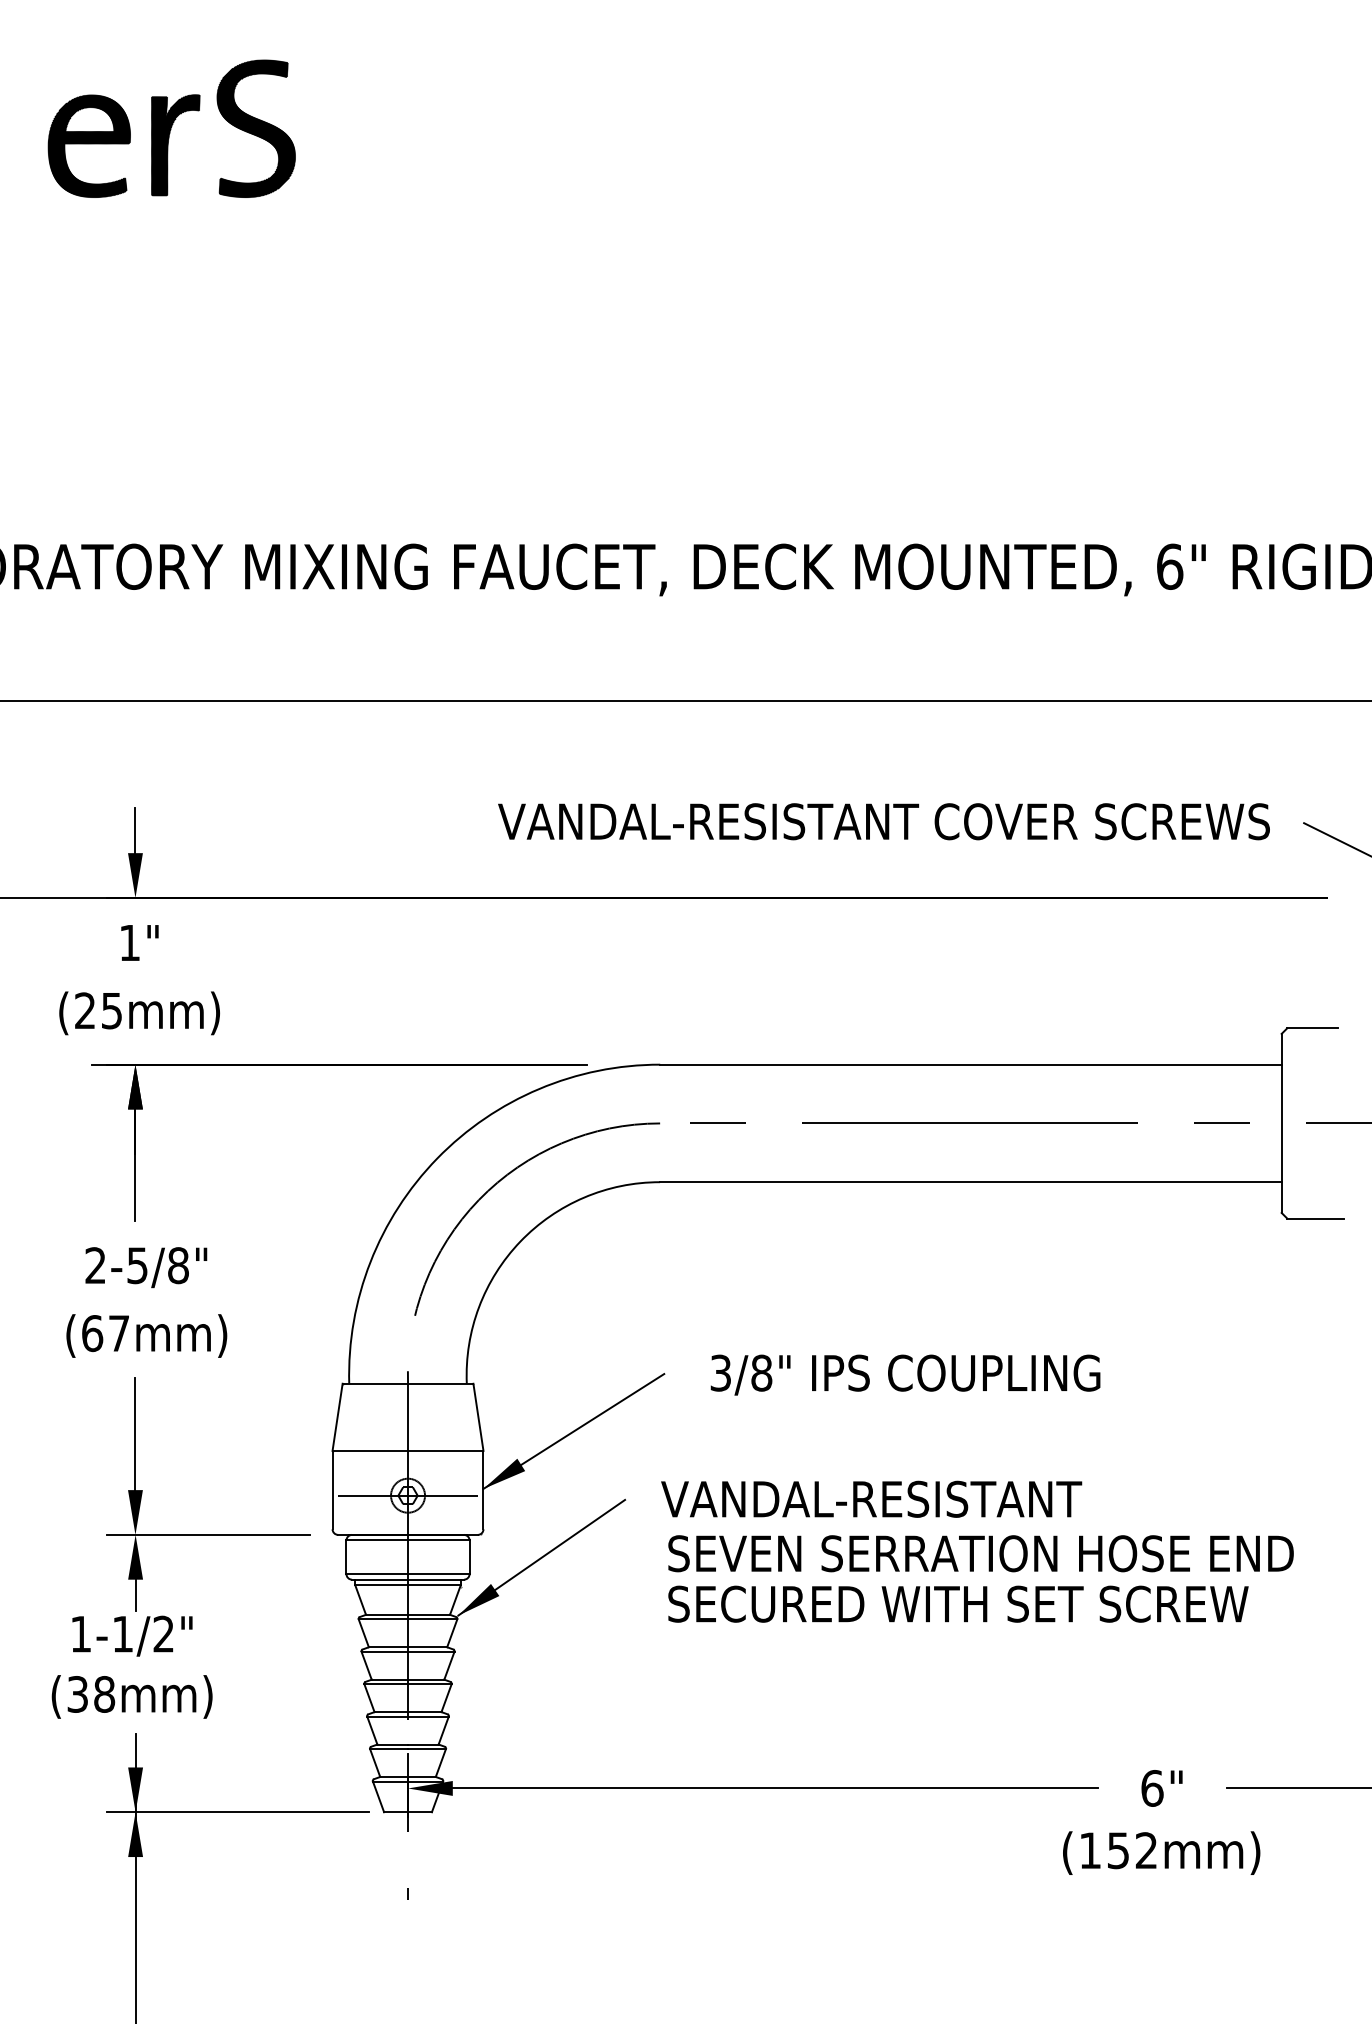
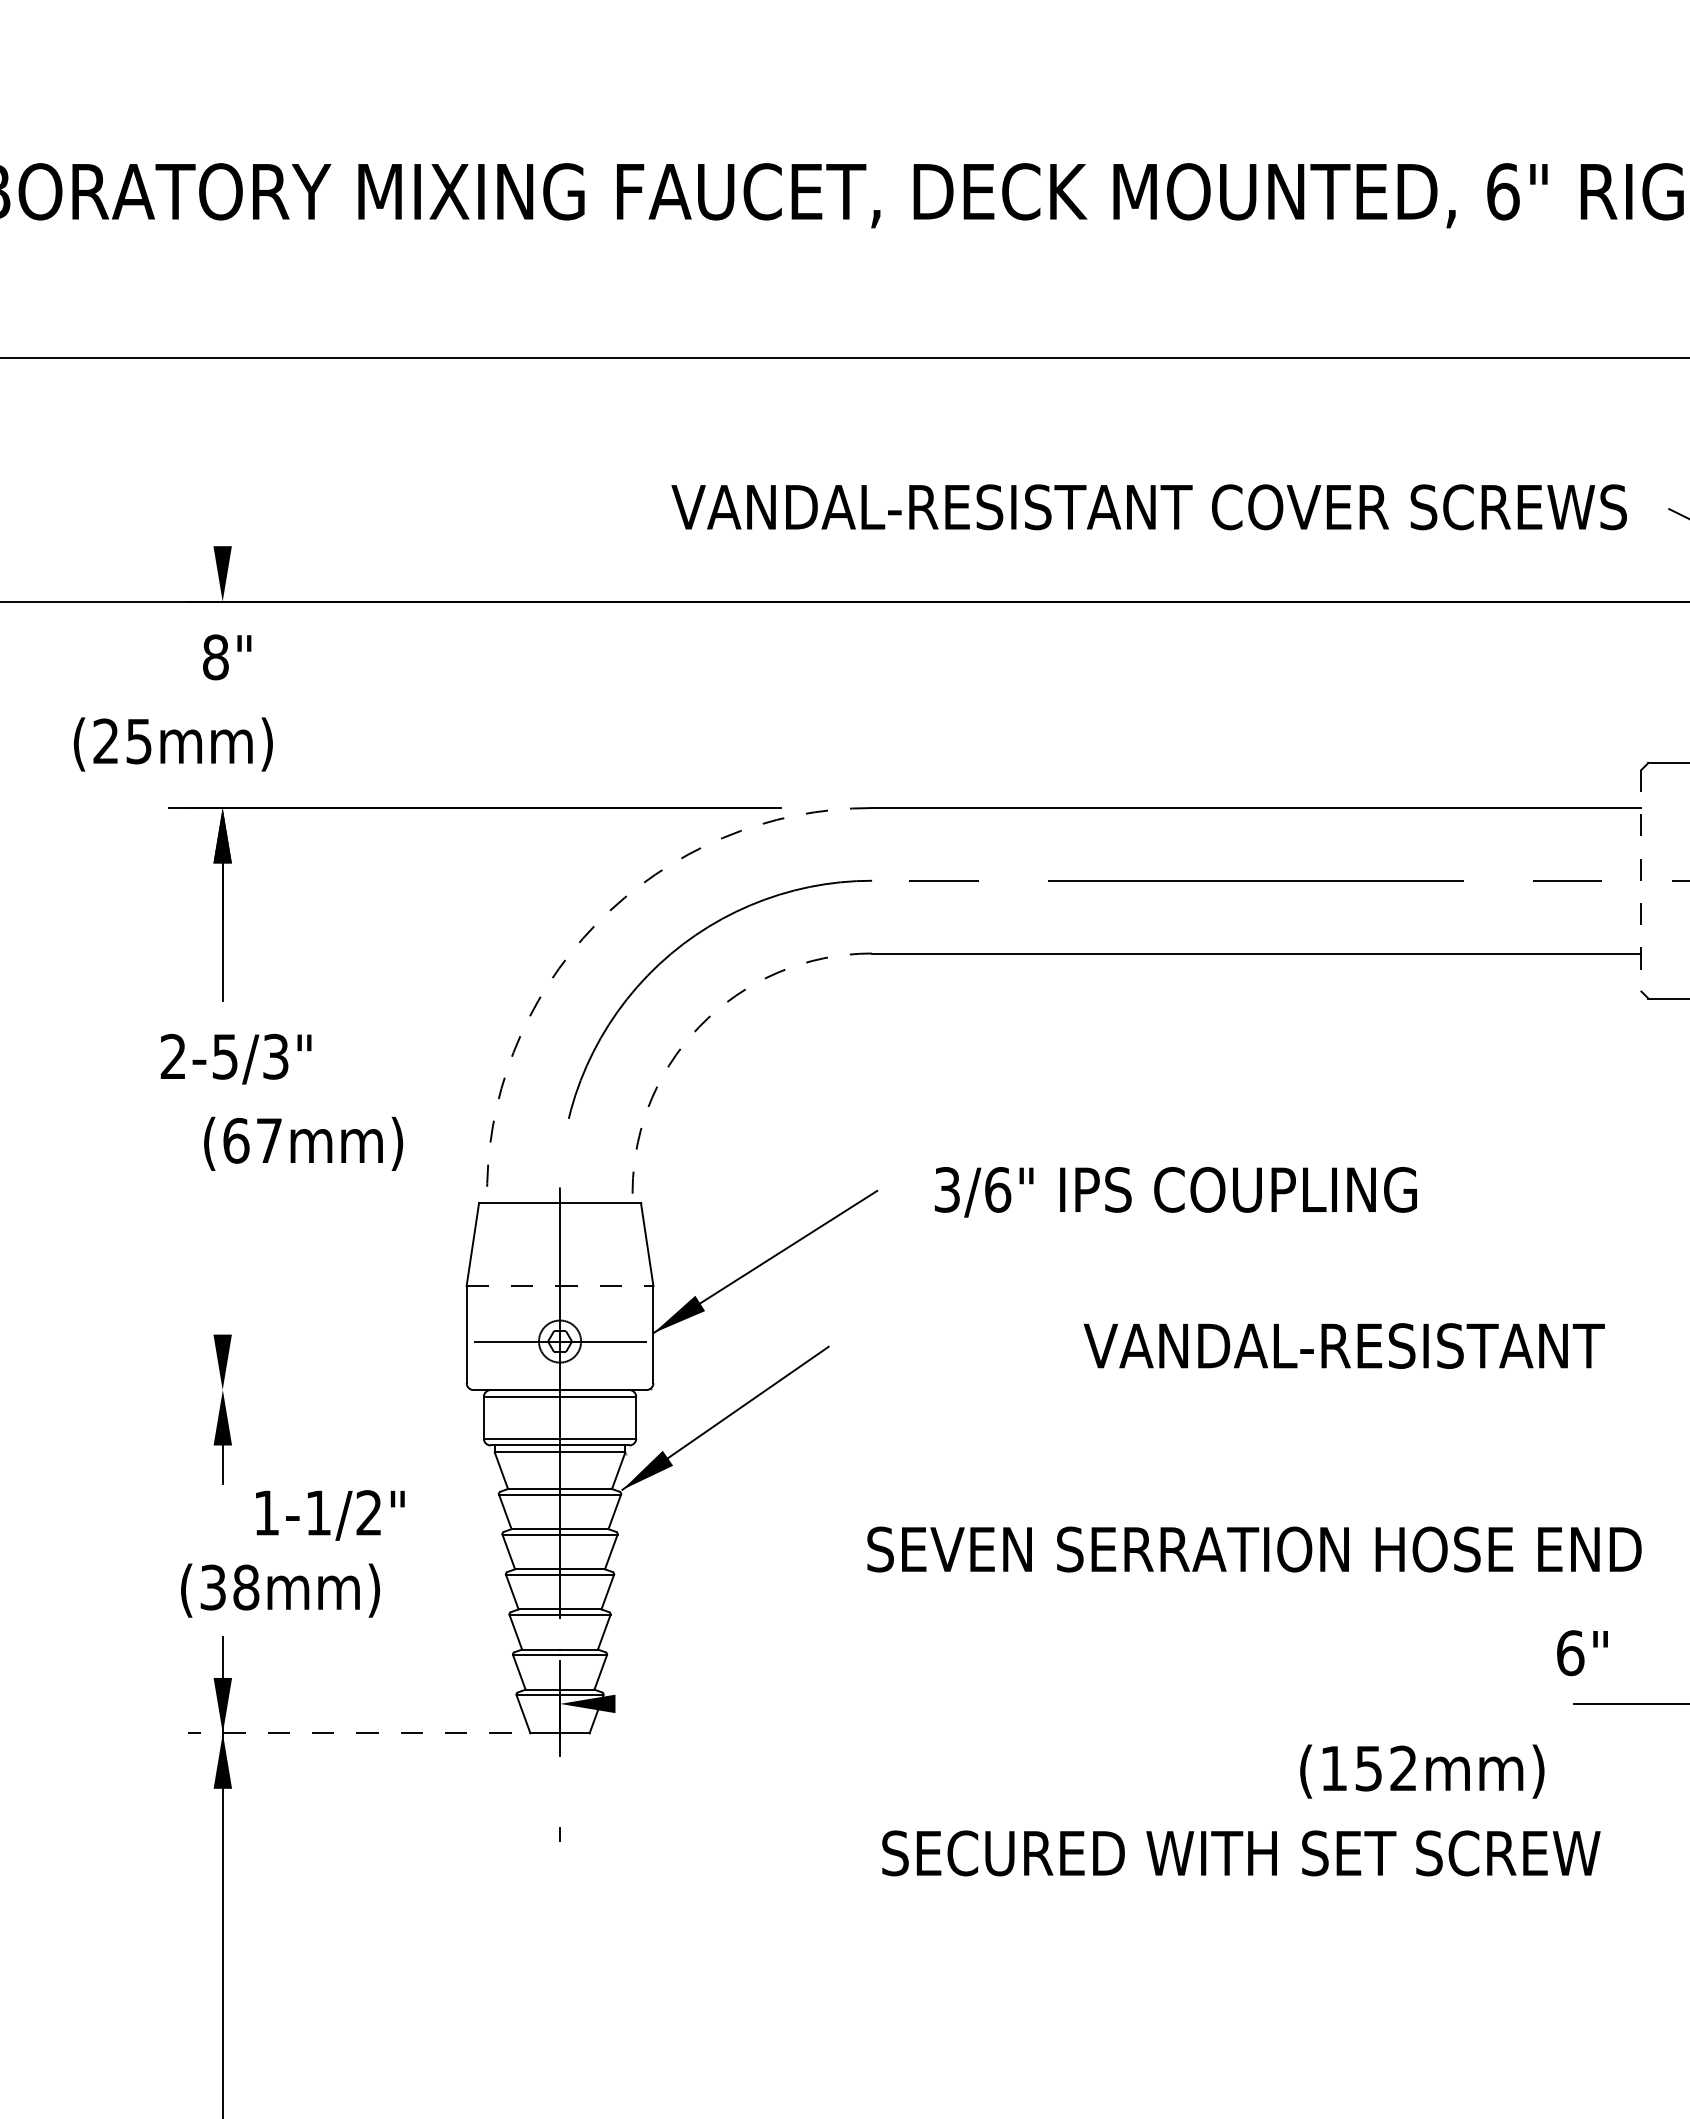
line: (135, 830) -> (222, 518), removed
text: (129, 942) -> (215, 656), 1" -> 8"
text: (139, 1013) -> (173, 744), moved
line: (1281, 1123) -> (1641, 880), solid -> dashed
arc: (437, 1158) -> (596, 924), solid -> dashed
arc: (520, 1241) -> (699, 1026), solid -> dashed
text: (178, 1265) -> (275, 1056), 2-5/8" -> 2-5/3"
text: (146, 1335) -> (303, 1143), moved
text: (761, 1372) -> (997, 1189), 3/8" -> 3/6"
line: (135, 1434) -> (222, 1265), removed
line: (408, 1450) -> (560, 1285), solid -> dashed
text: (871, 1498) -> (1344, 1345), moved
line: (208, 1534) -> (313, 1389), removed
text: (980, 1553) -> (1253, 1549), moved
text: (958, 1603) -> (1241, 1852), moved
text: (132, 1635) -> (330, 1514), moved
text: (131, 1696) -> (279, 1590), moved
line: (774, 1788) -> (1013, 1703), removed
text: (1161, 1788) -> (1581, 1653), moved
line: (238, 1812) -> (350, 1733), solid -> dashed
text: (1161, 1852) -> (1422, 1770), moved

